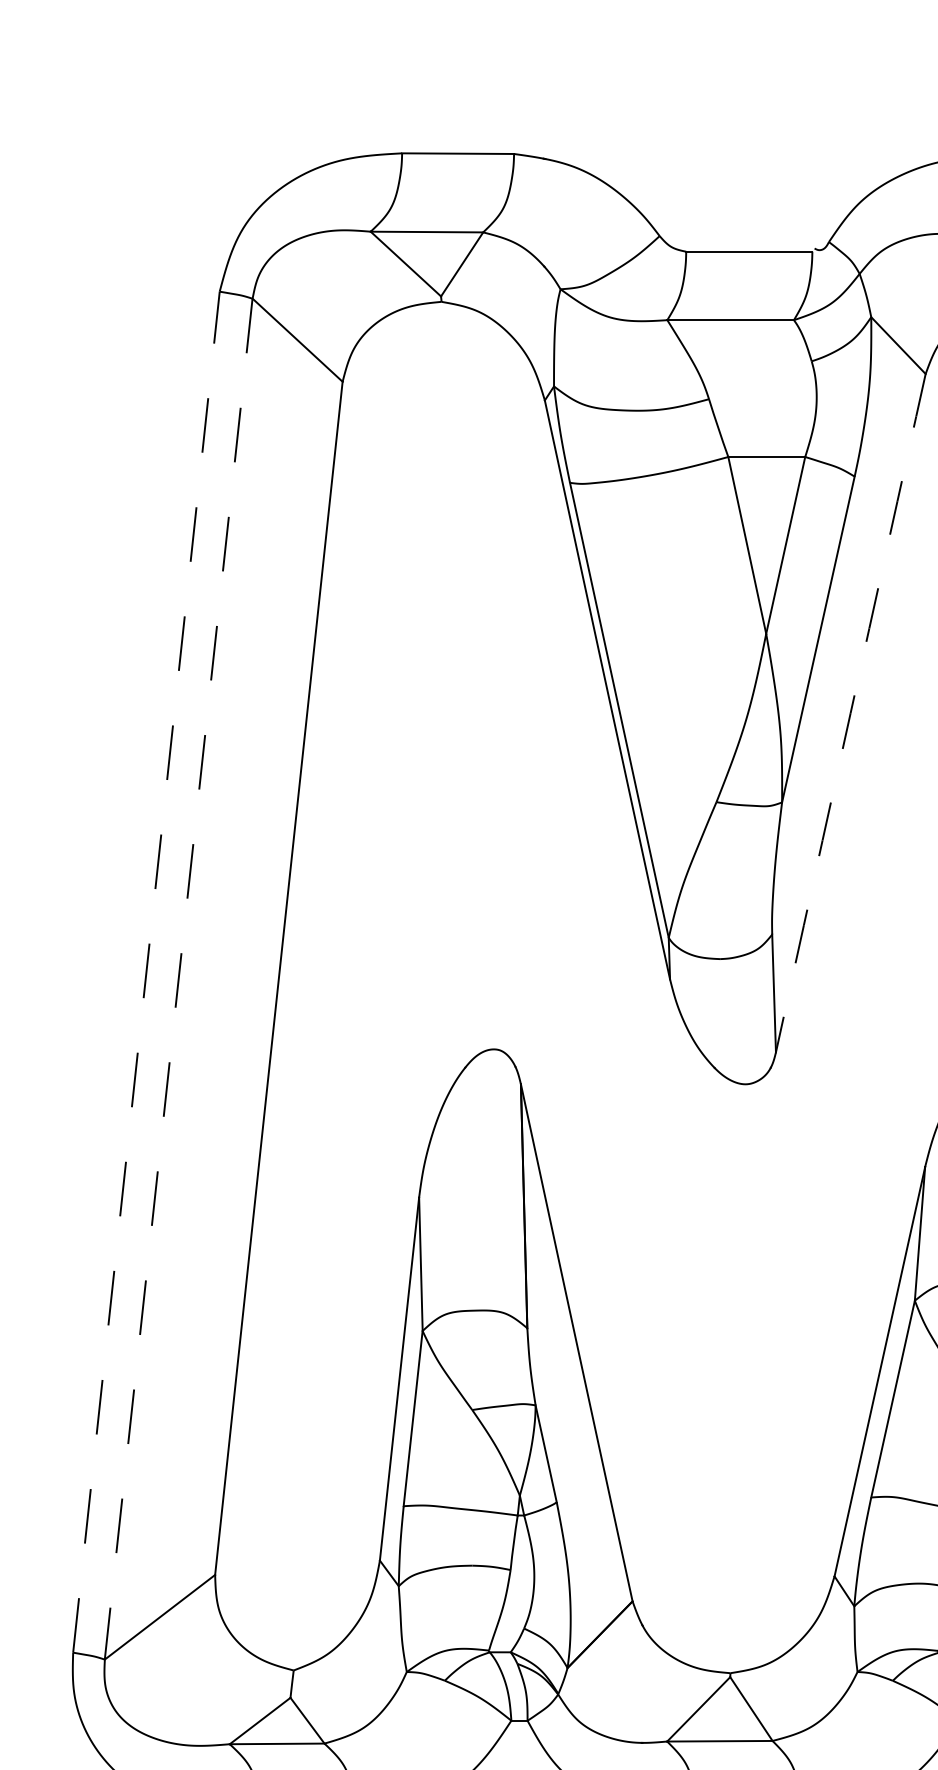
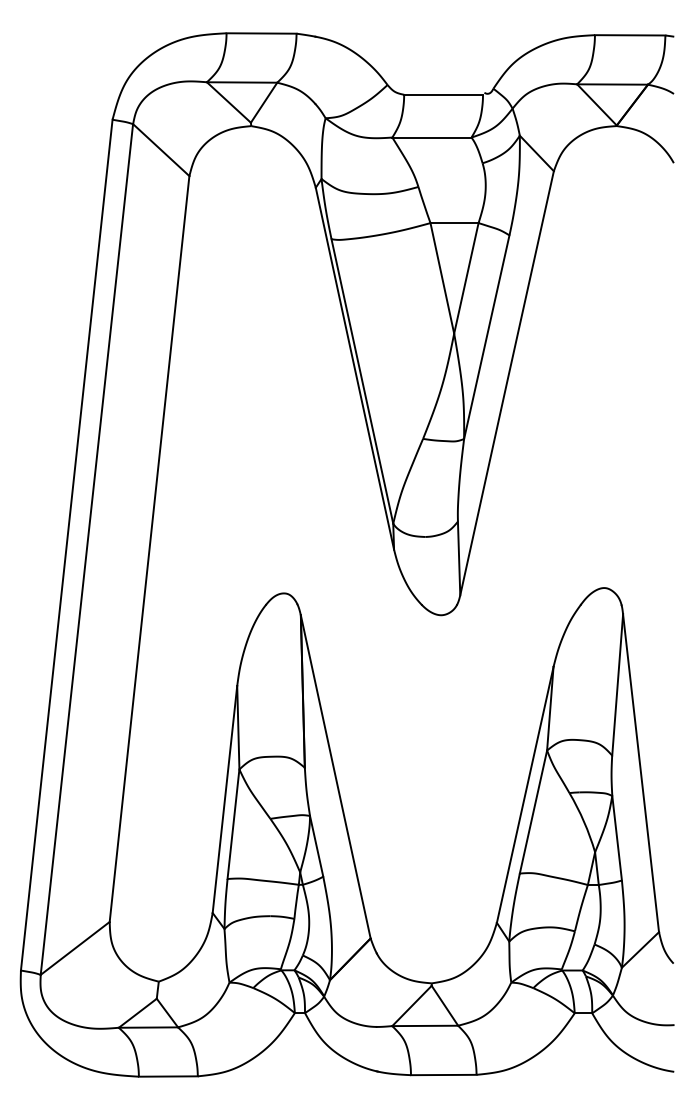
arc: (849, 713) -> (506, 383), dashed -> solid
line: (146, 972) -> (66, 545), dashed -> solid
line: (178, 979) -> (86, 549), dashed -> solid

